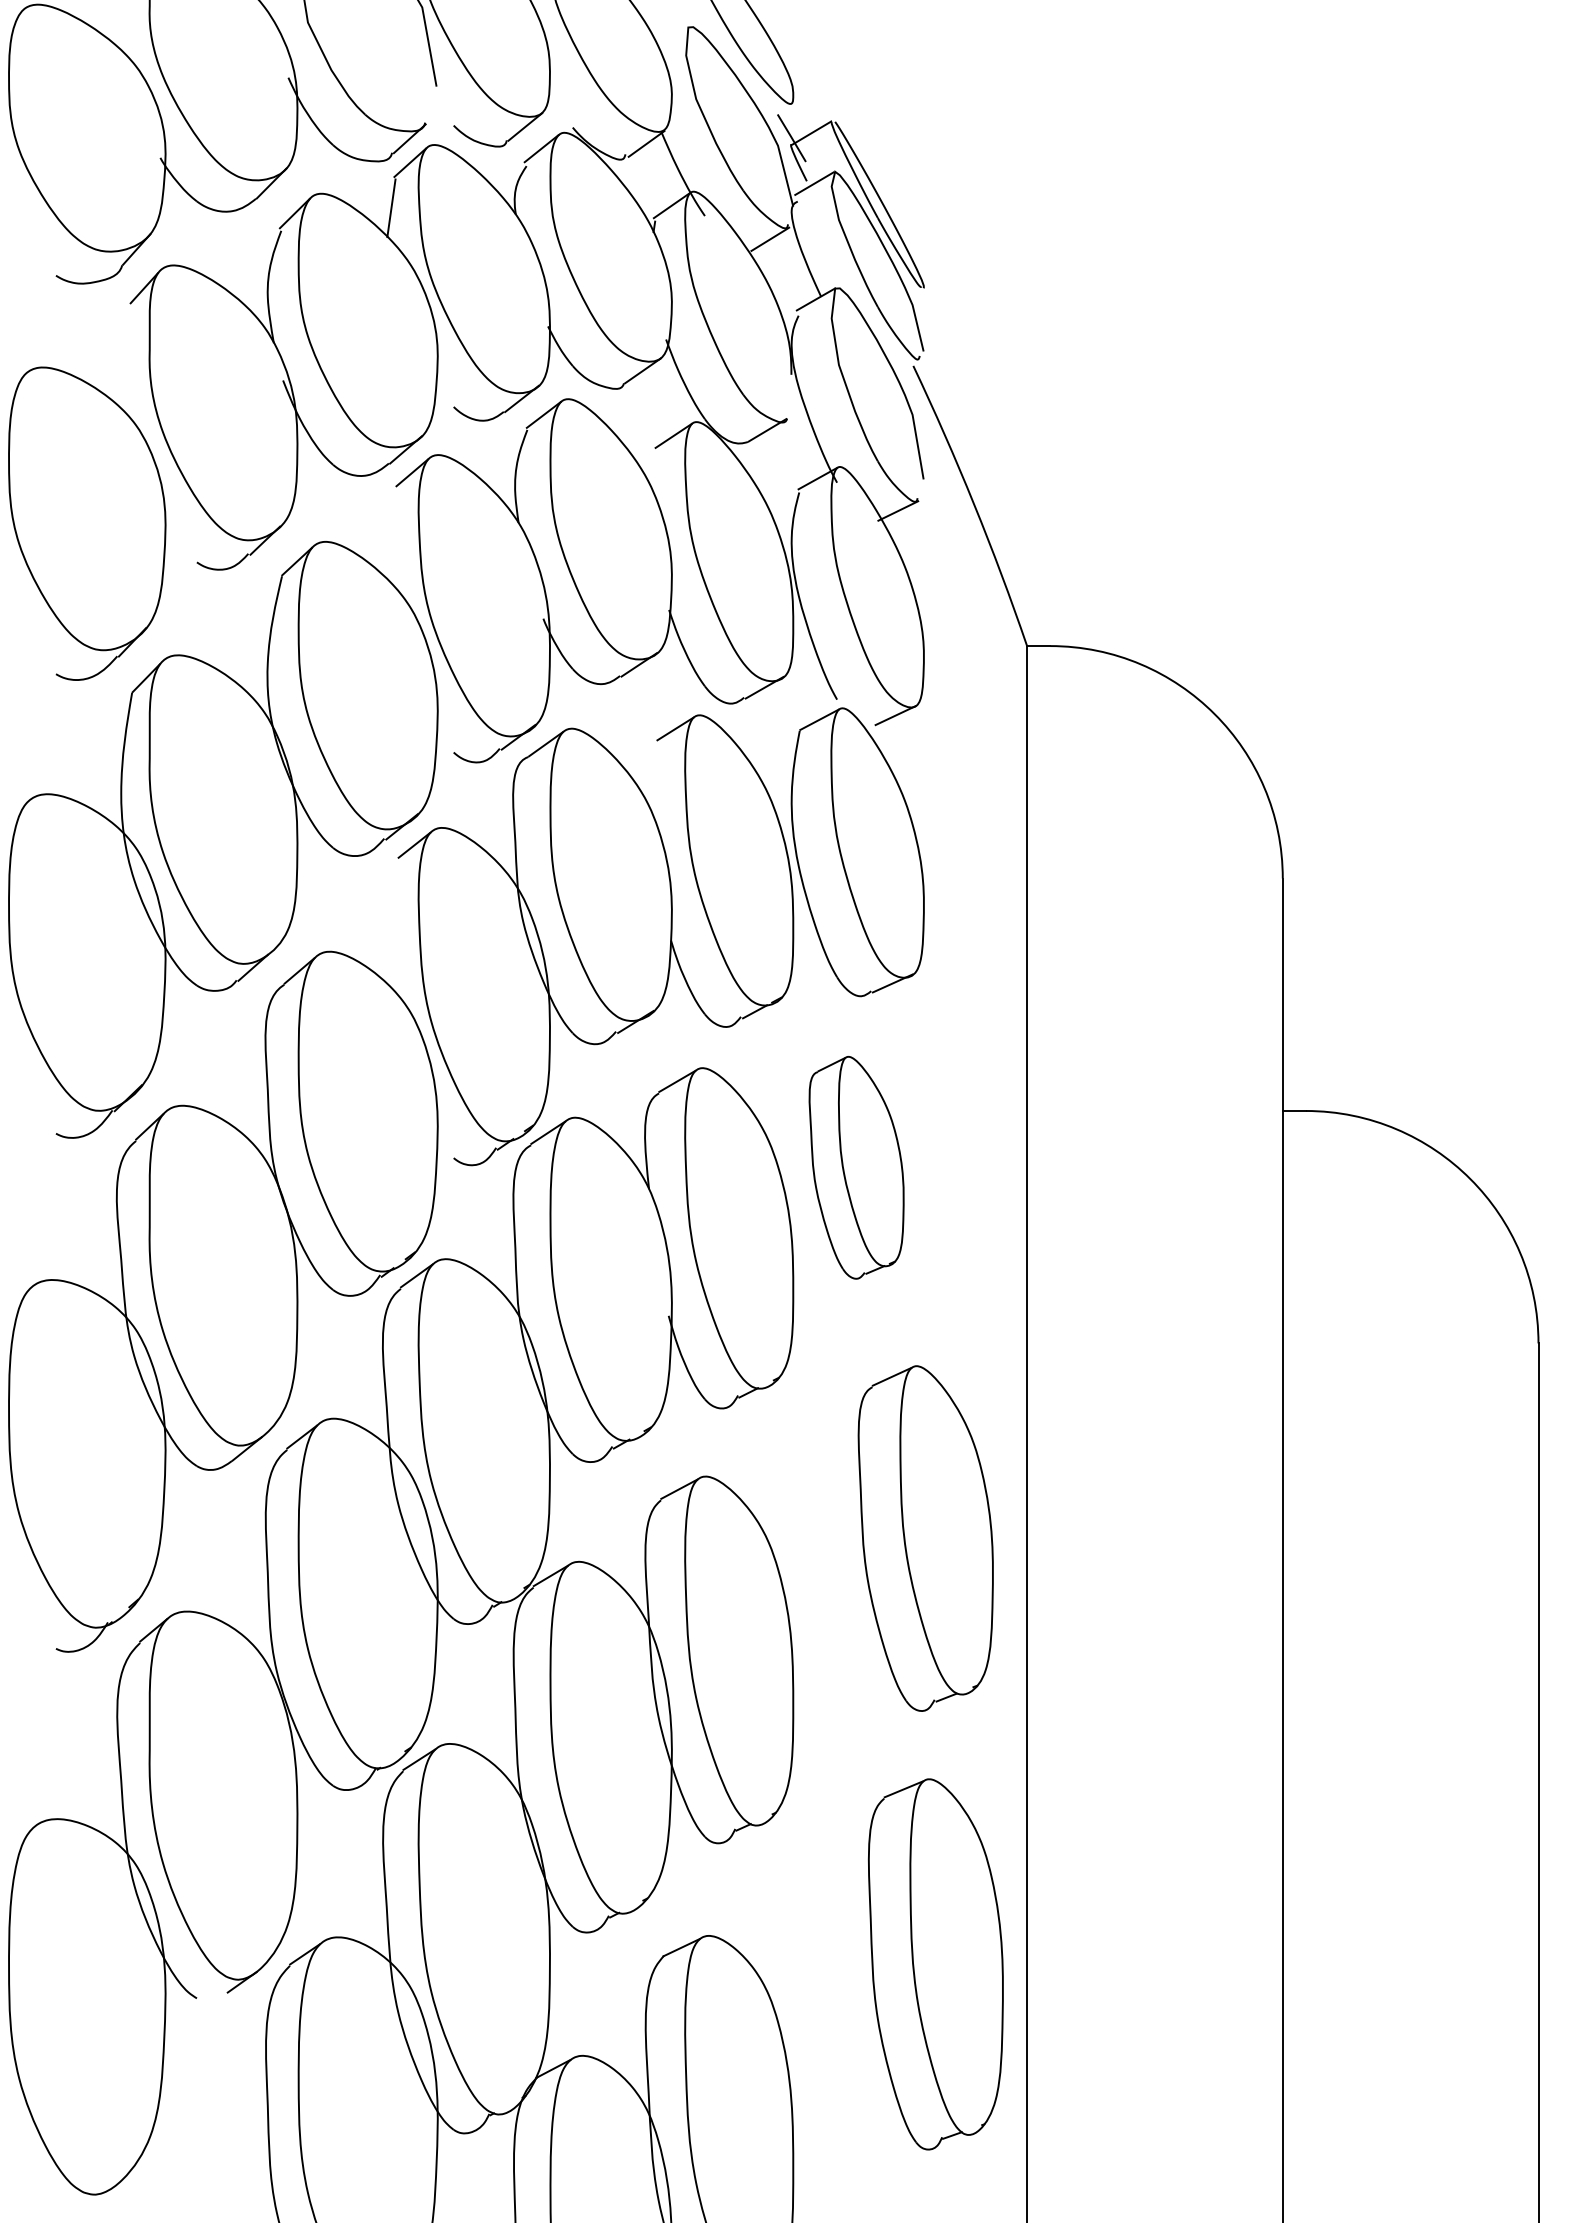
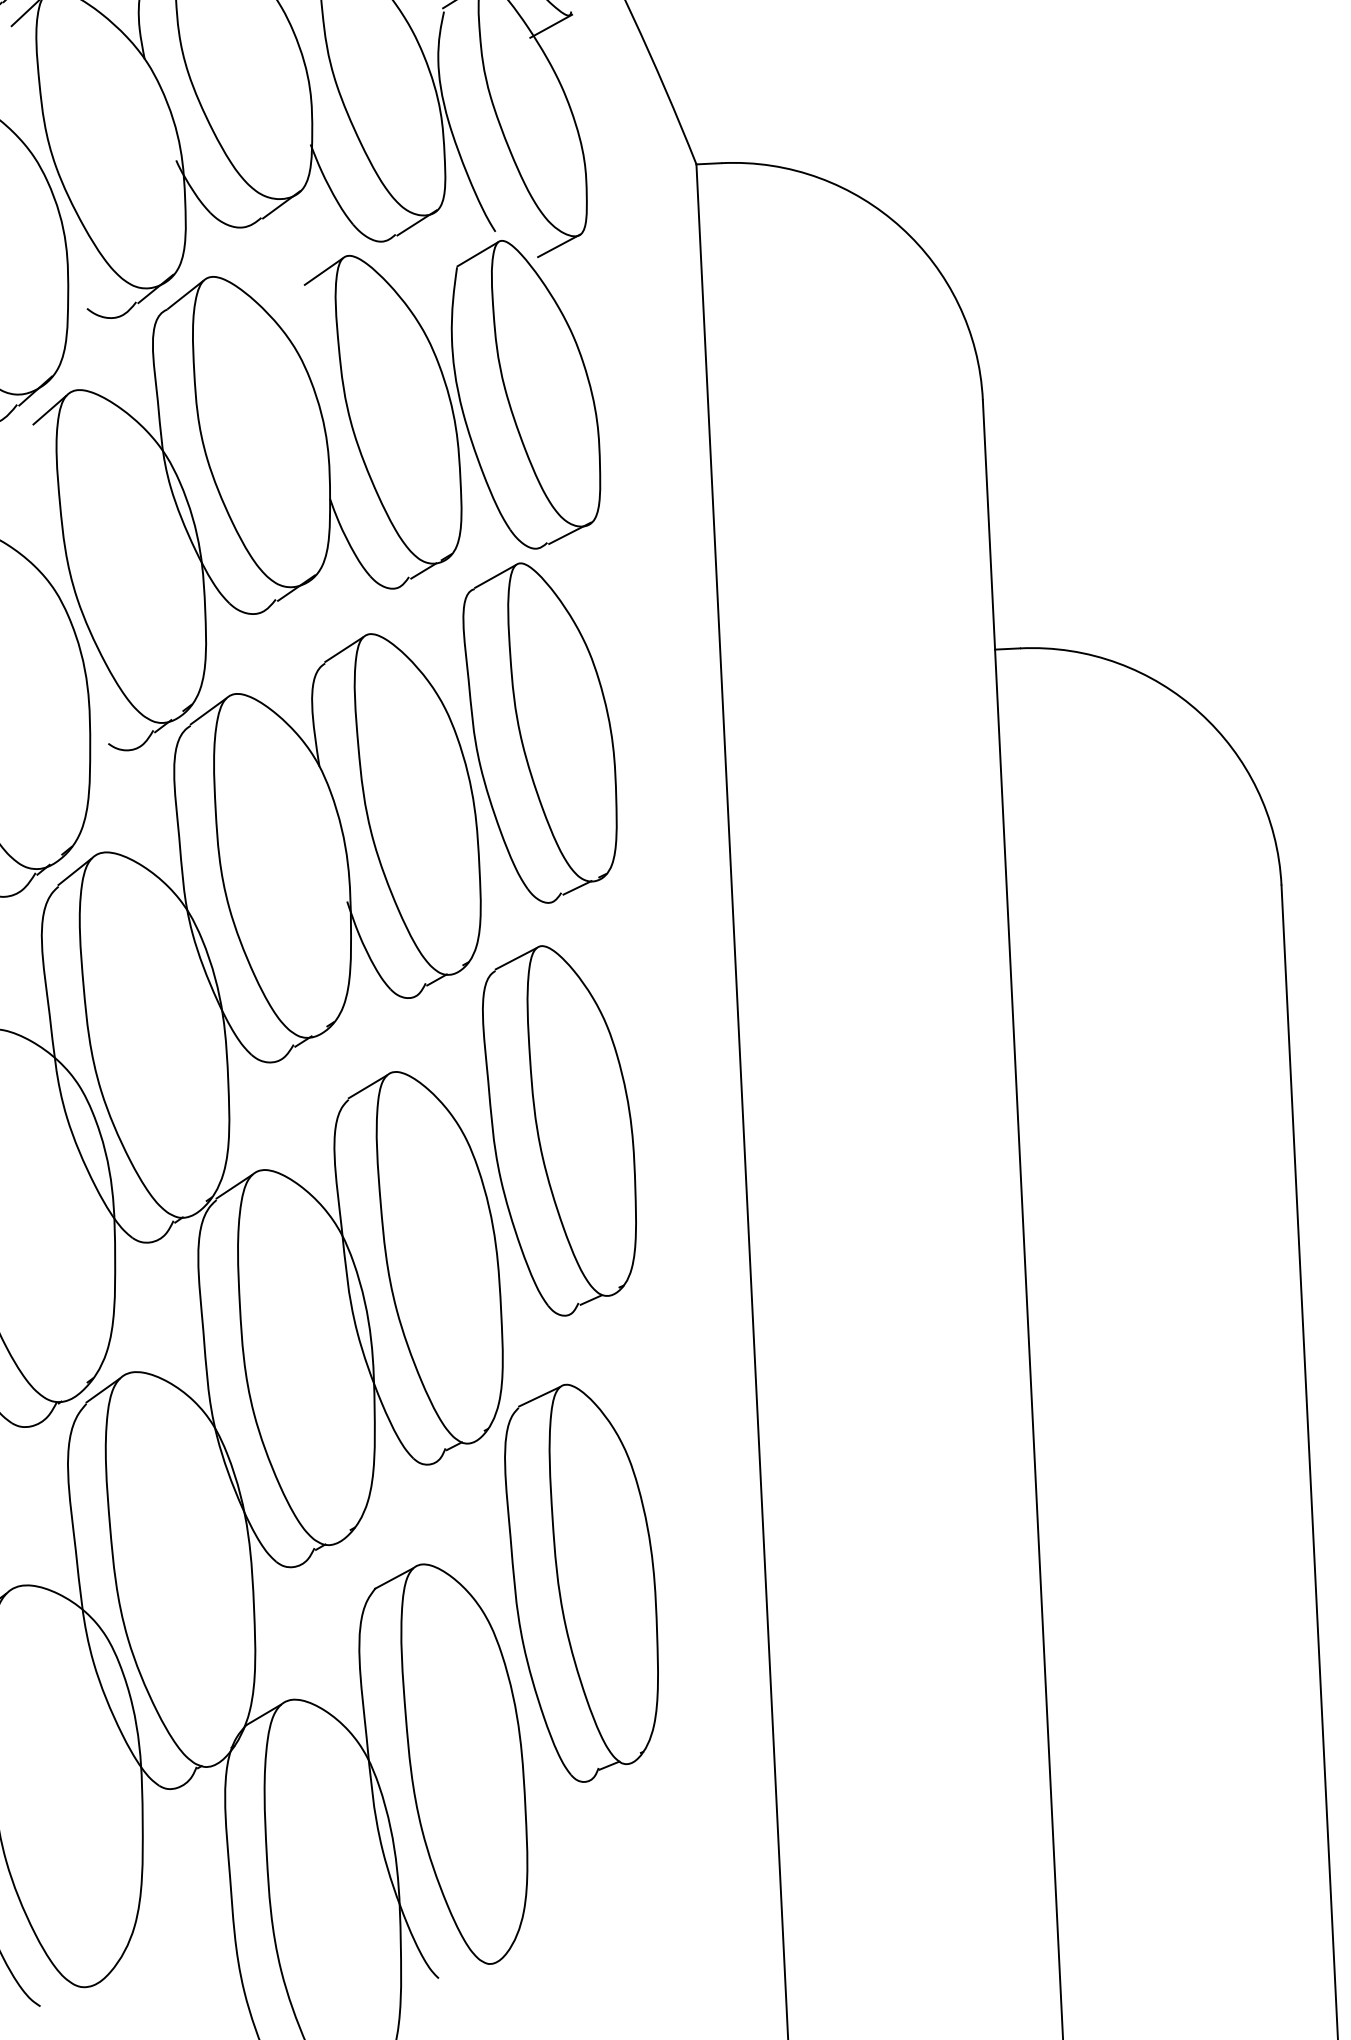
part: (856, 1167) -> (540, 732), size x1.43
part: (925, 1538) -> (560, 1130), moved
part: (935, 1964) -> (582, 1583), moved

